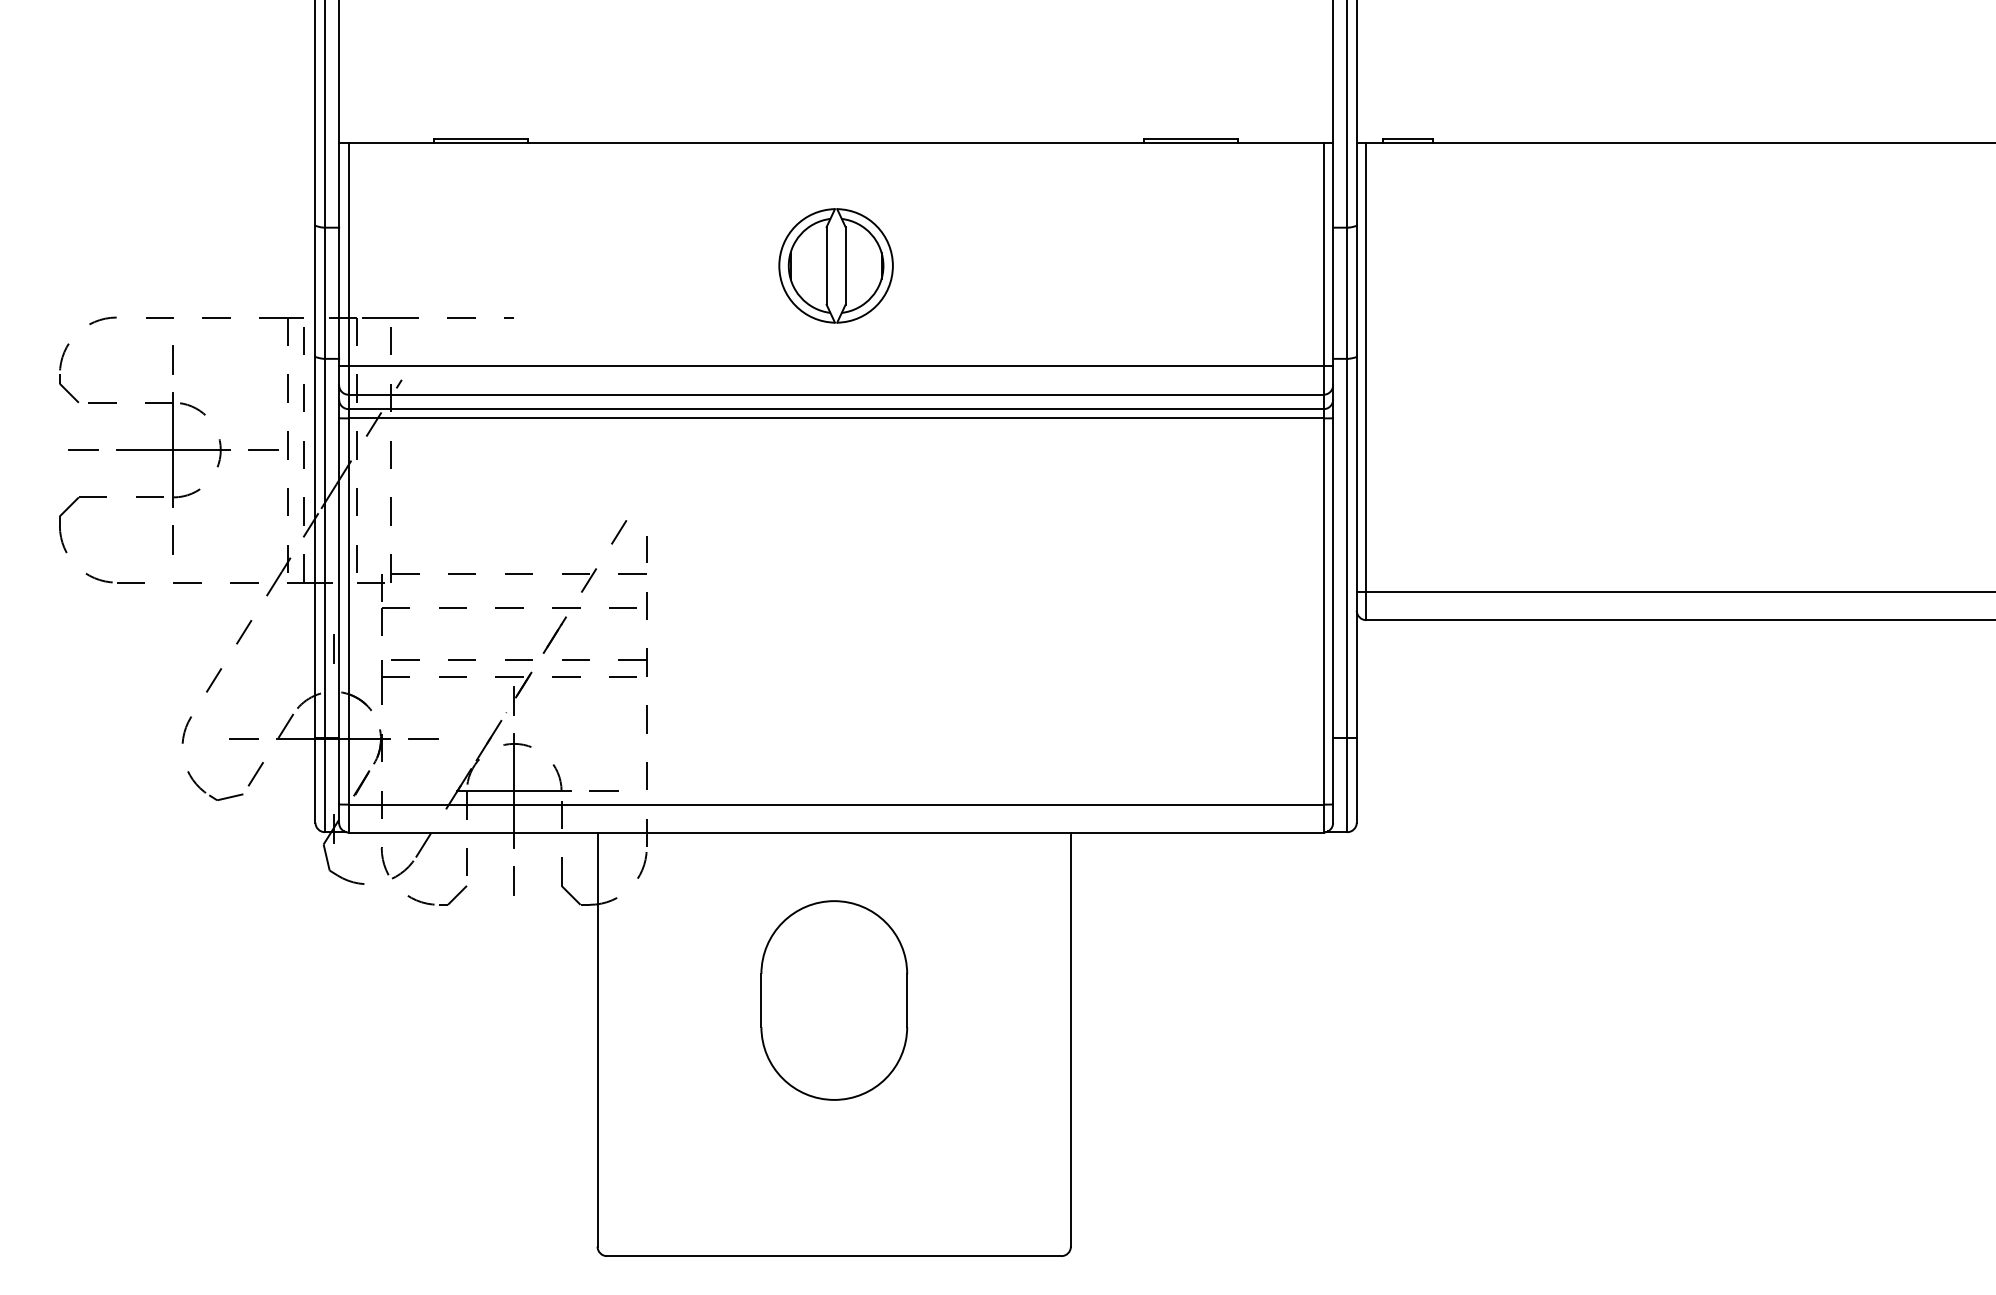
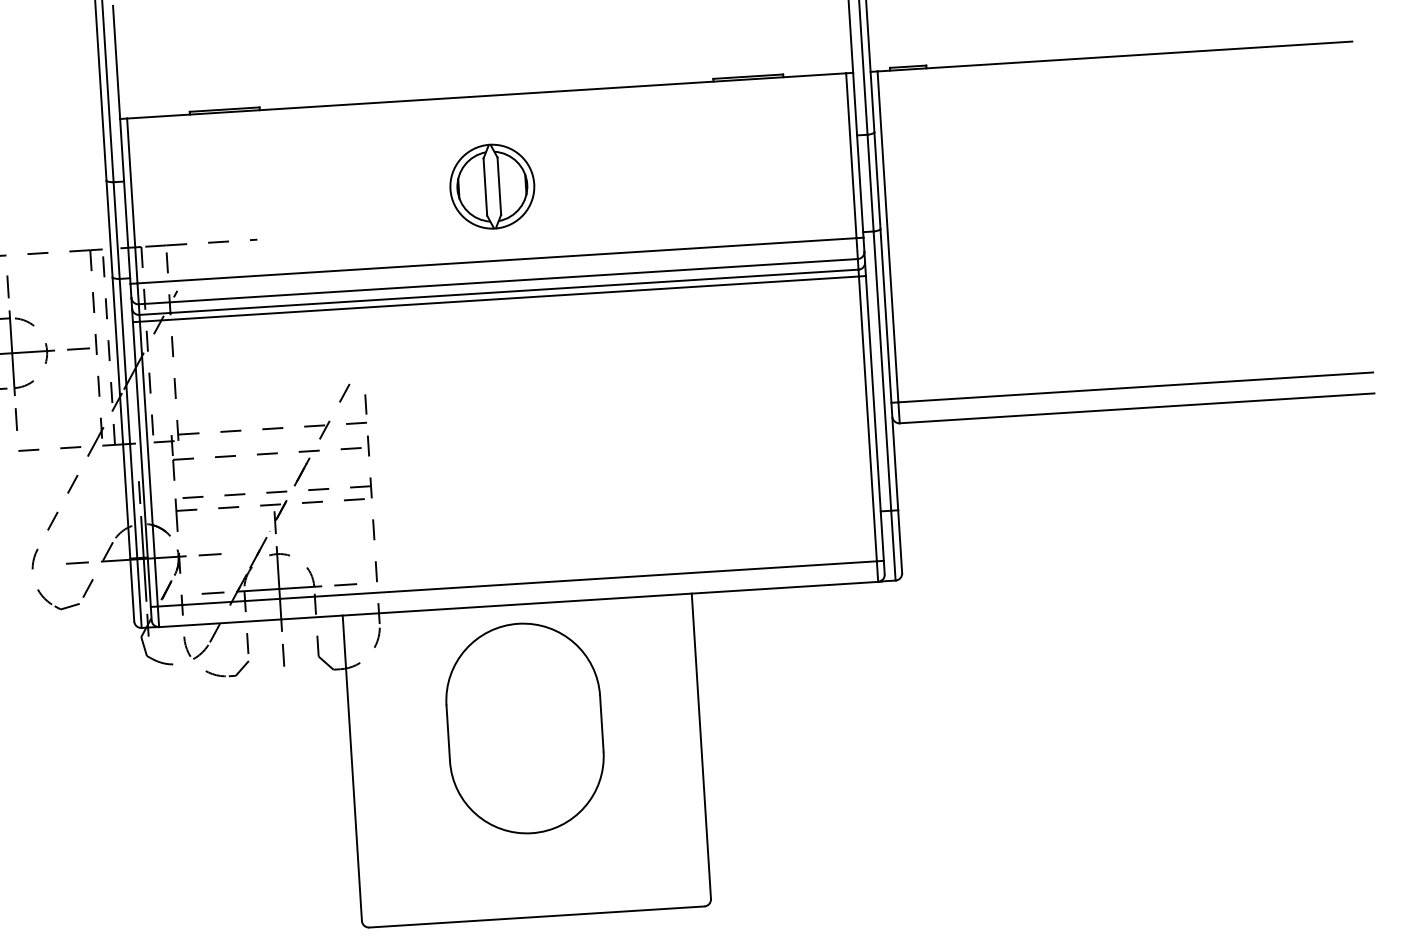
line: (333, 738) -> (143, 558), added
line: (424, 791) -> (213, 593), added
part: (834, 1000) -> (525, 728), size x1.43

